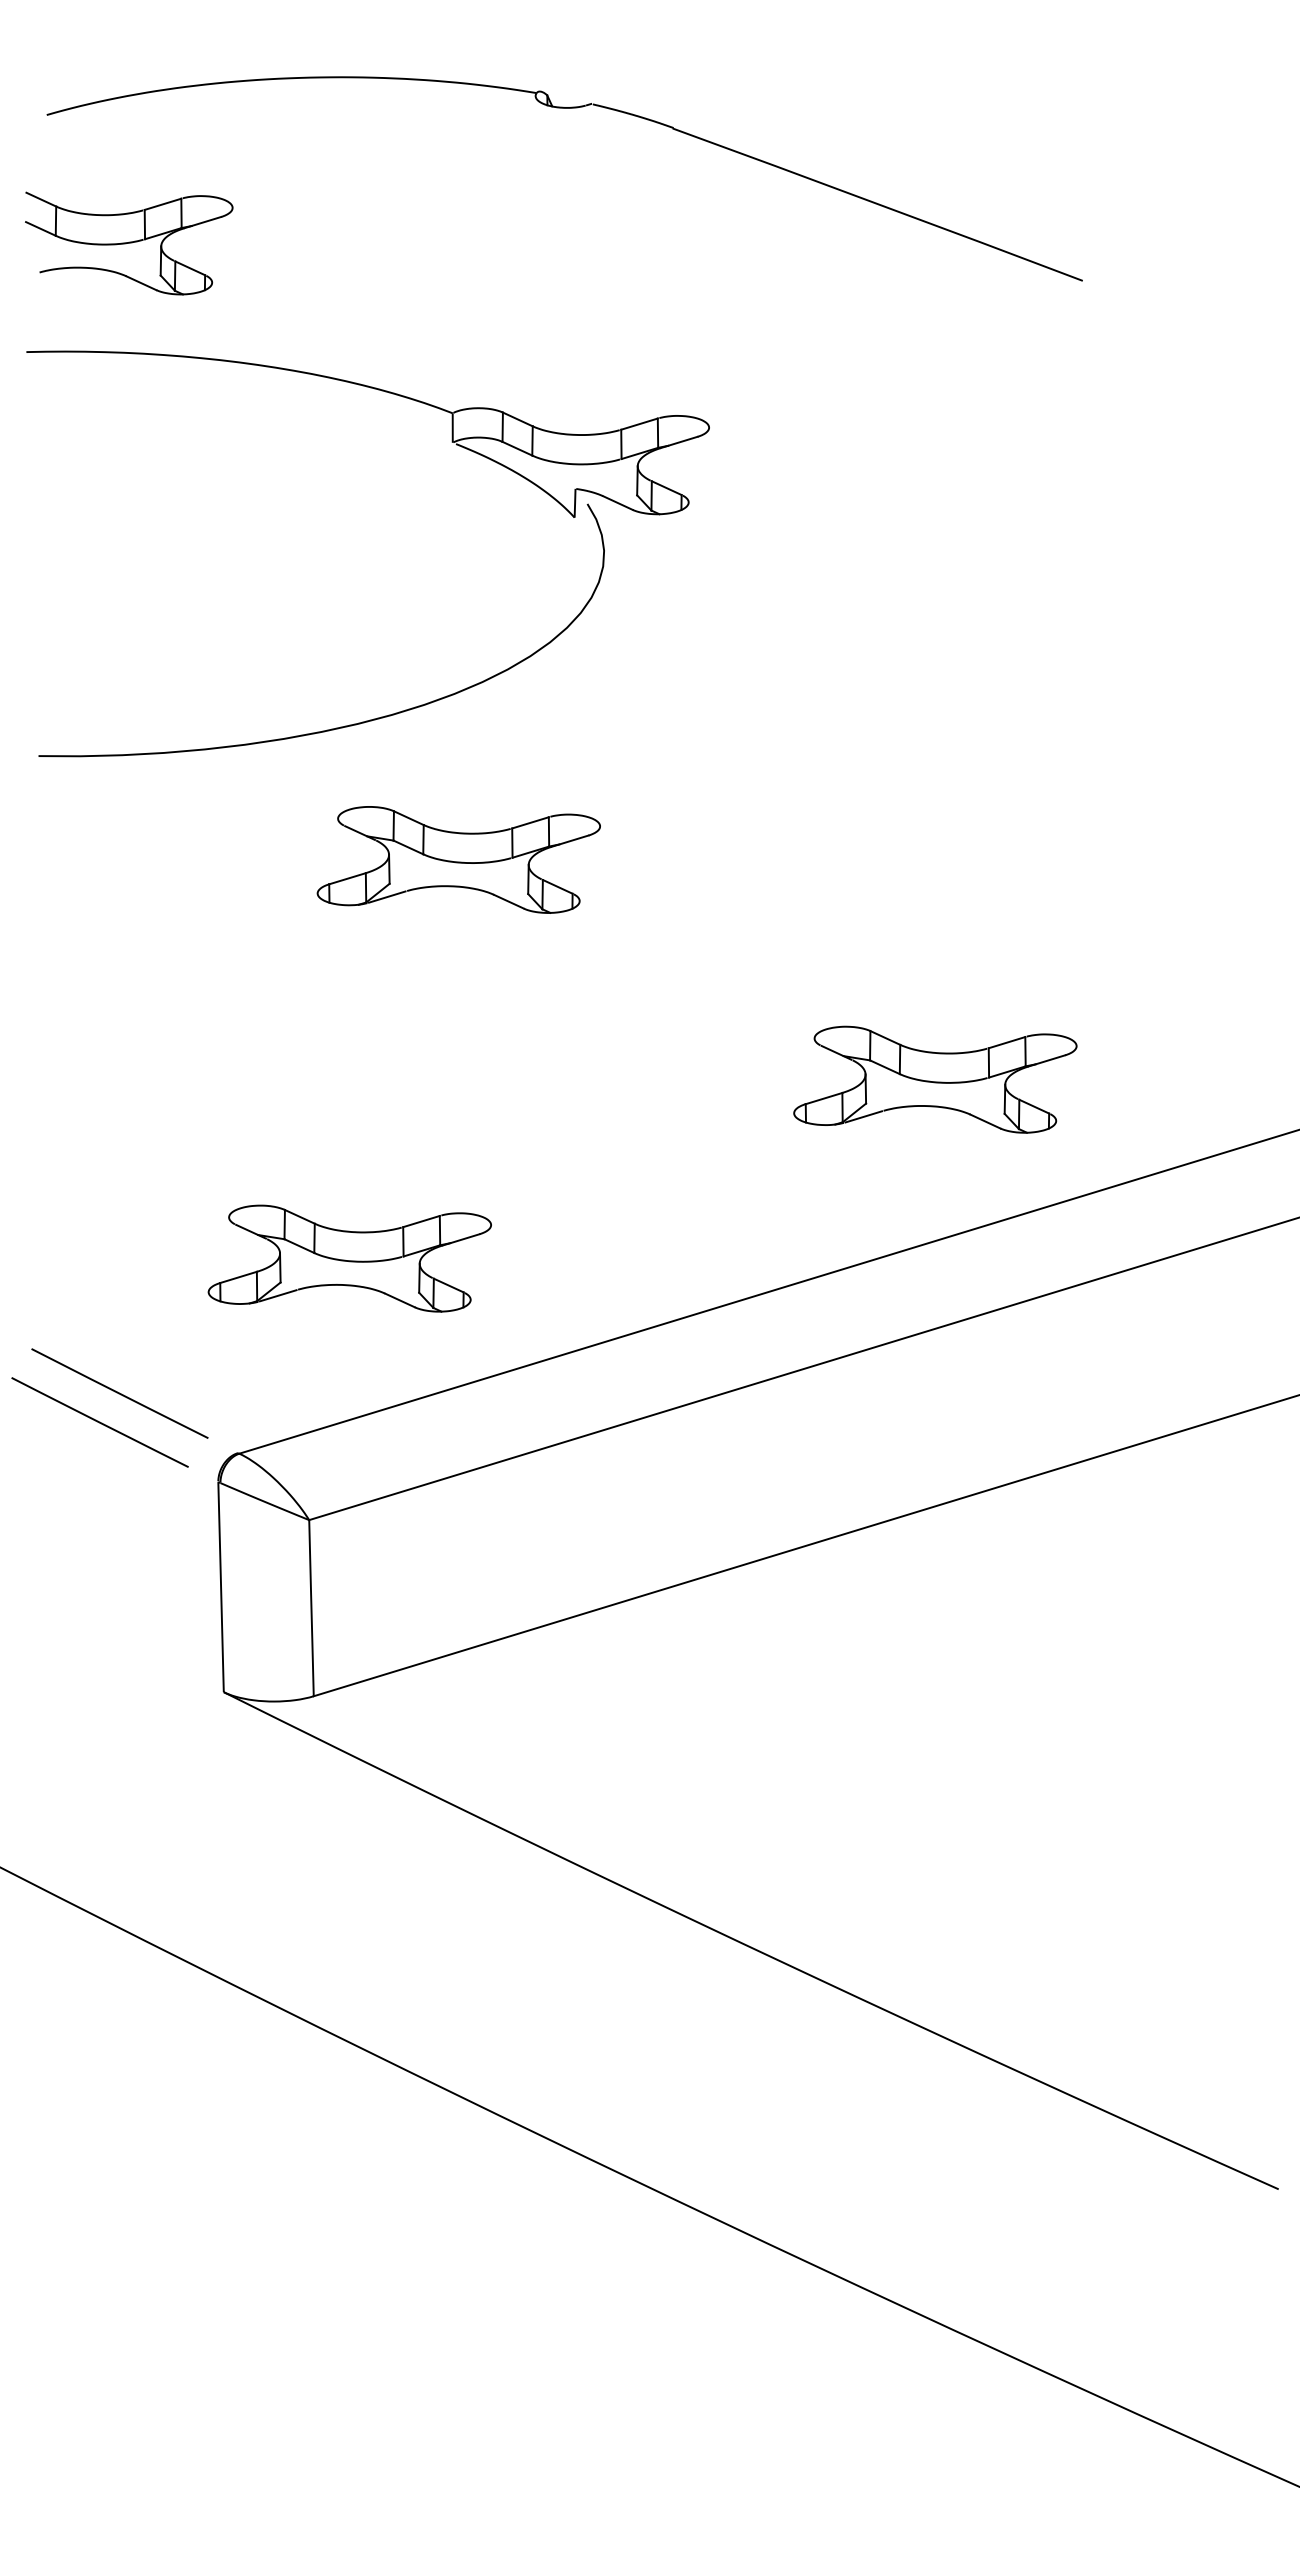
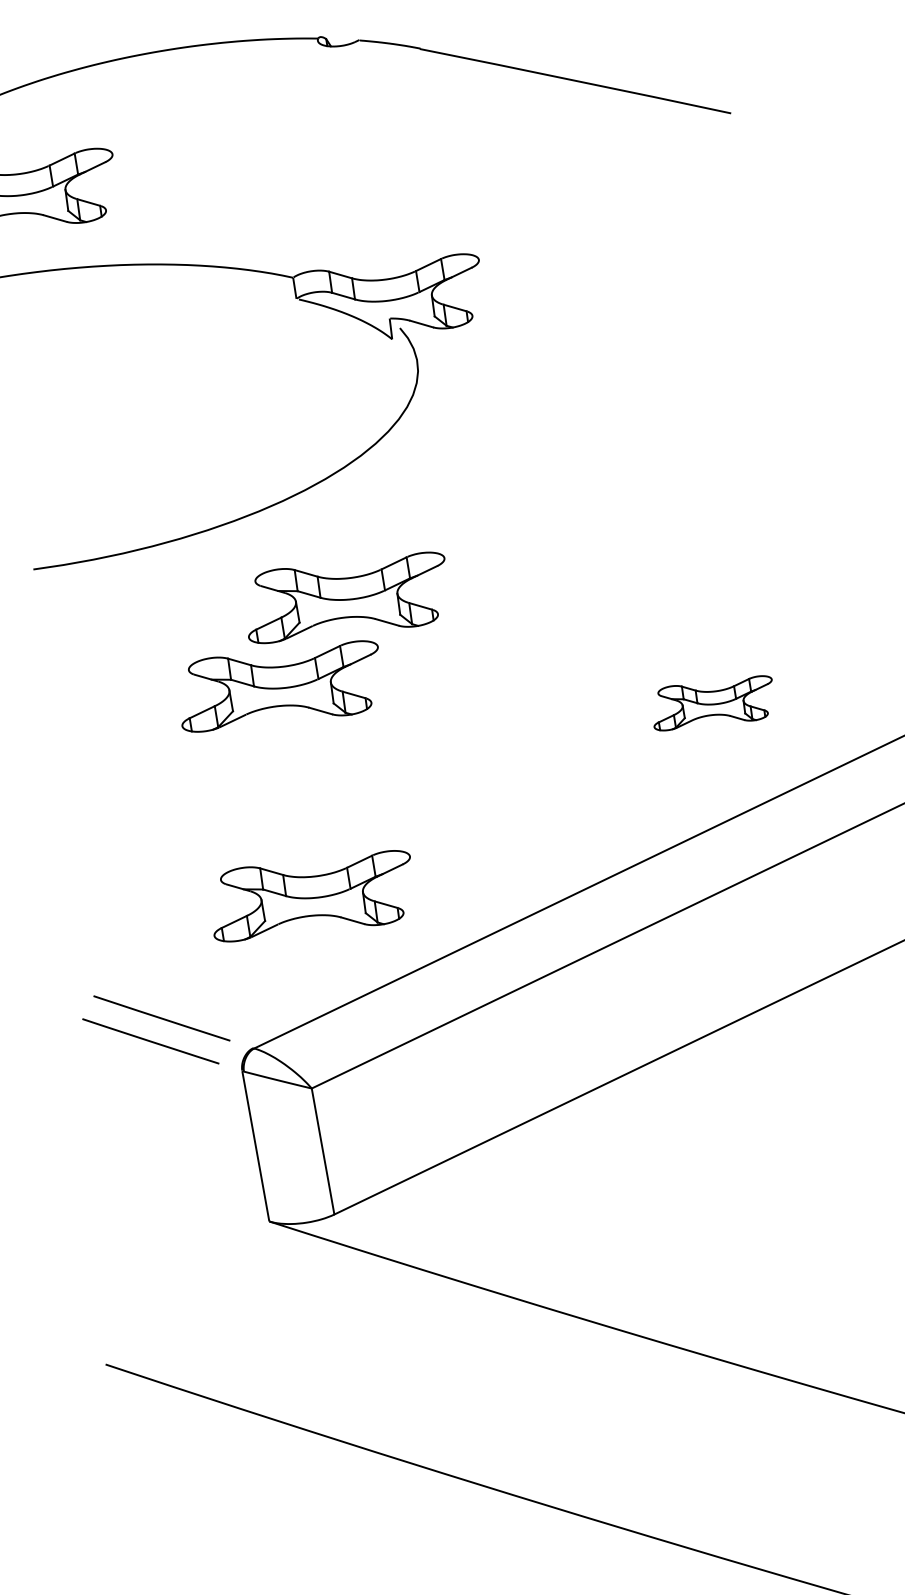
part: (349, 966) -> (279, 686), added
part: (935, 1079) -> (713, 703), size x0.6

